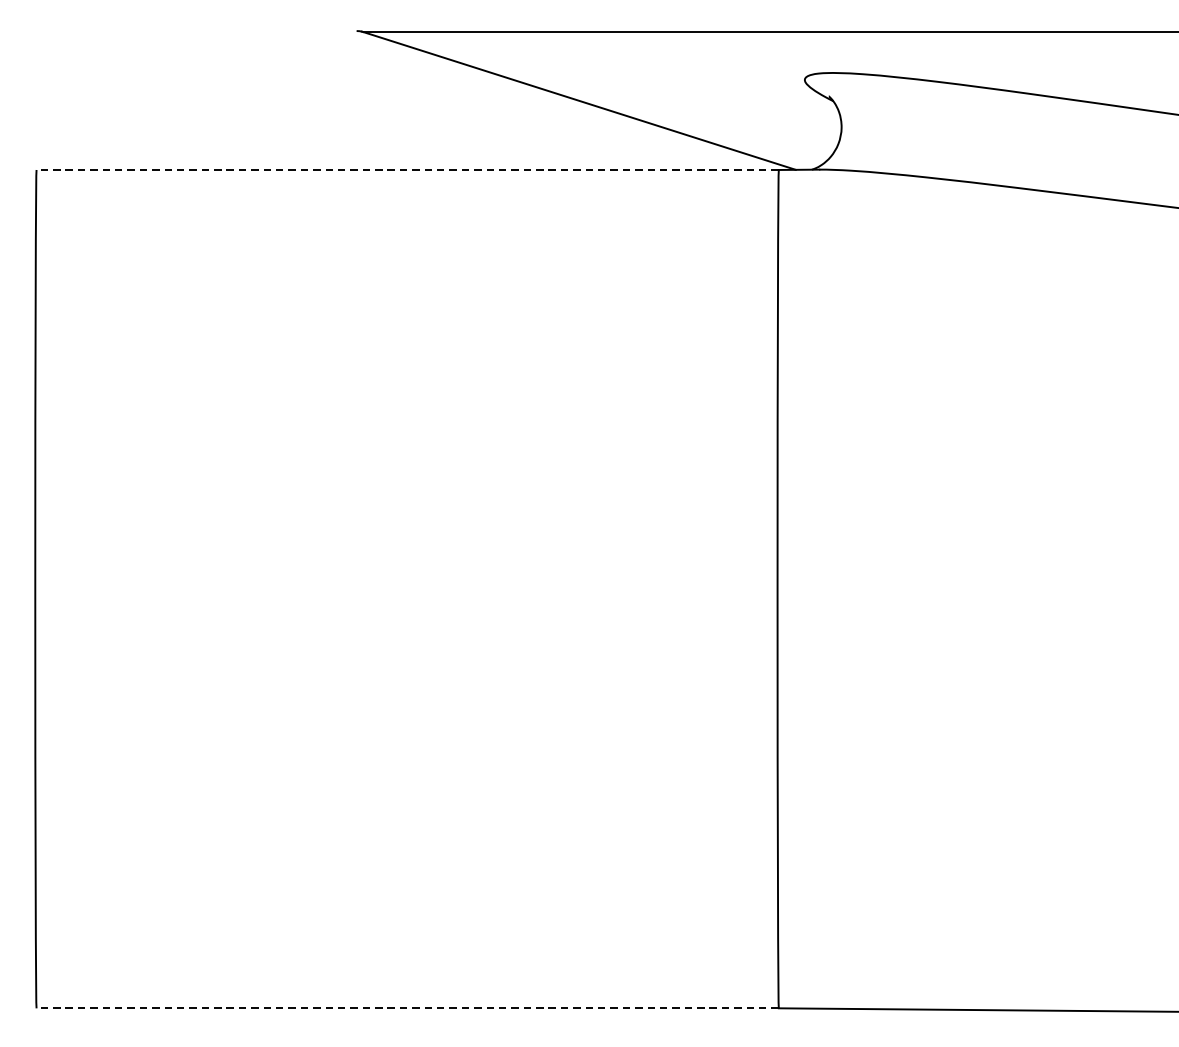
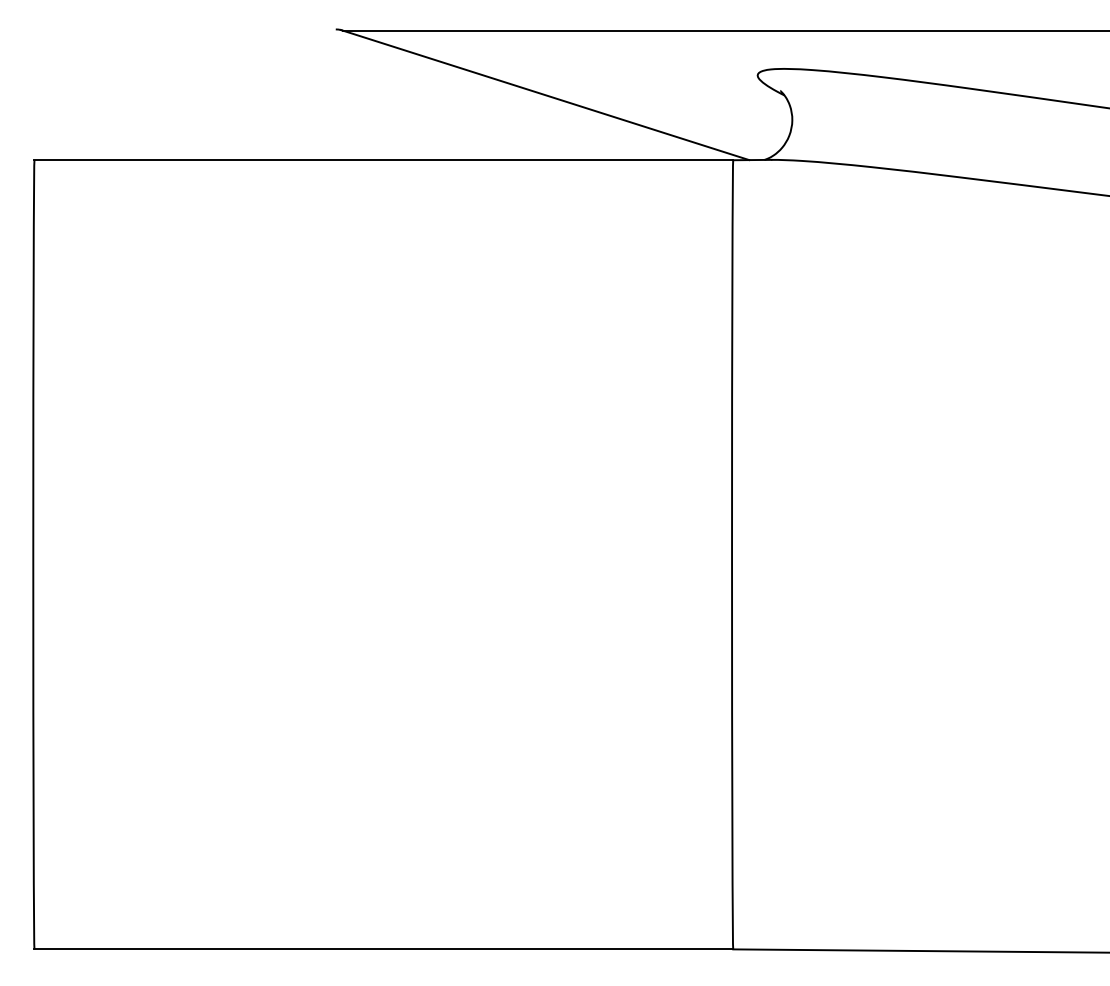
line: (407, 170) -> (383, 160), dashed -> solid
line: (407, 1008) -> (383, 949), dashed -> solid

